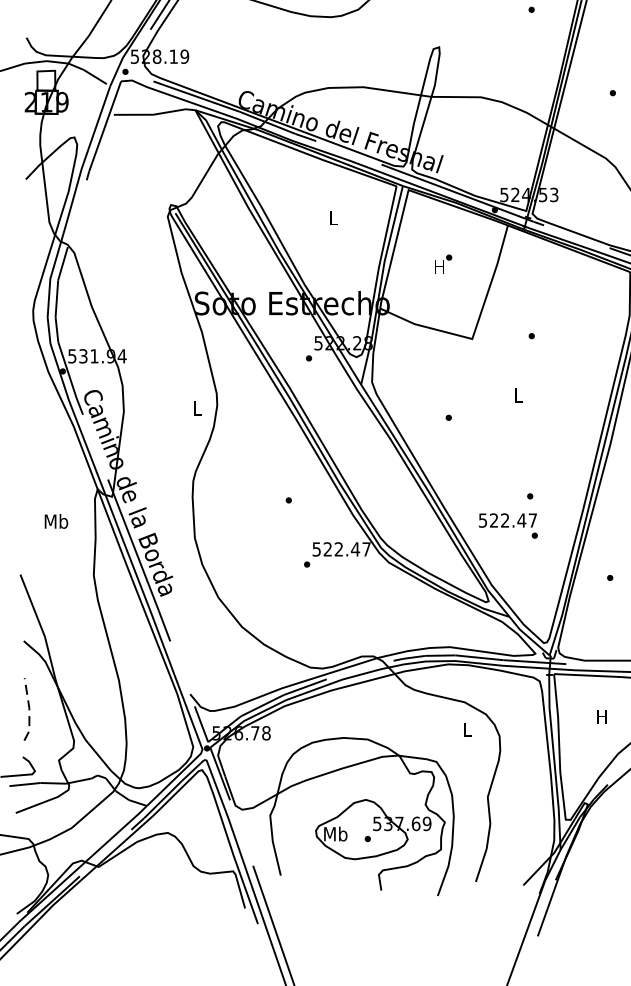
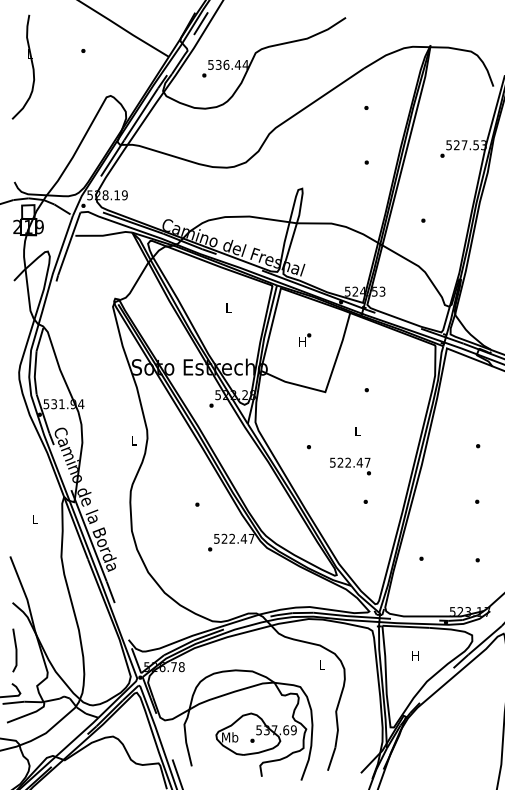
text: (56, 521) -> (35, 519), Mb -> L
text: (508, 525) -> (350, 466), moved
line: (29, 709) -> (16, 650), dashed -> solid

